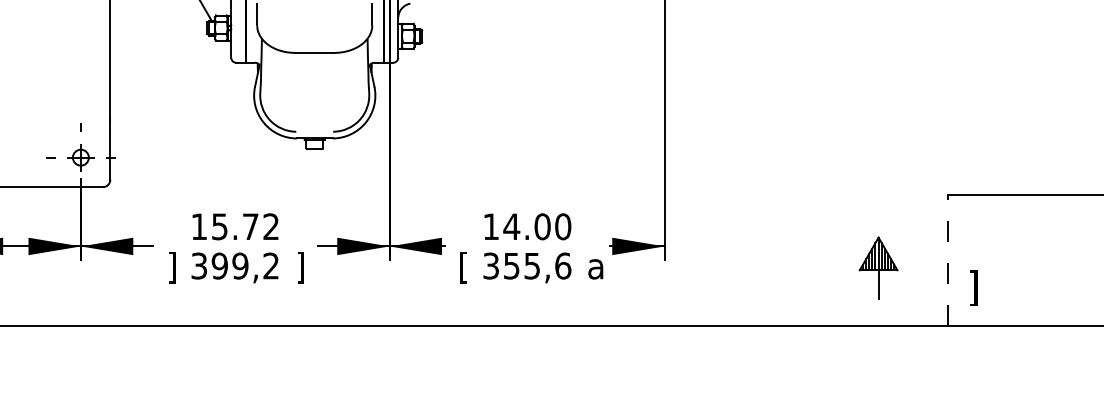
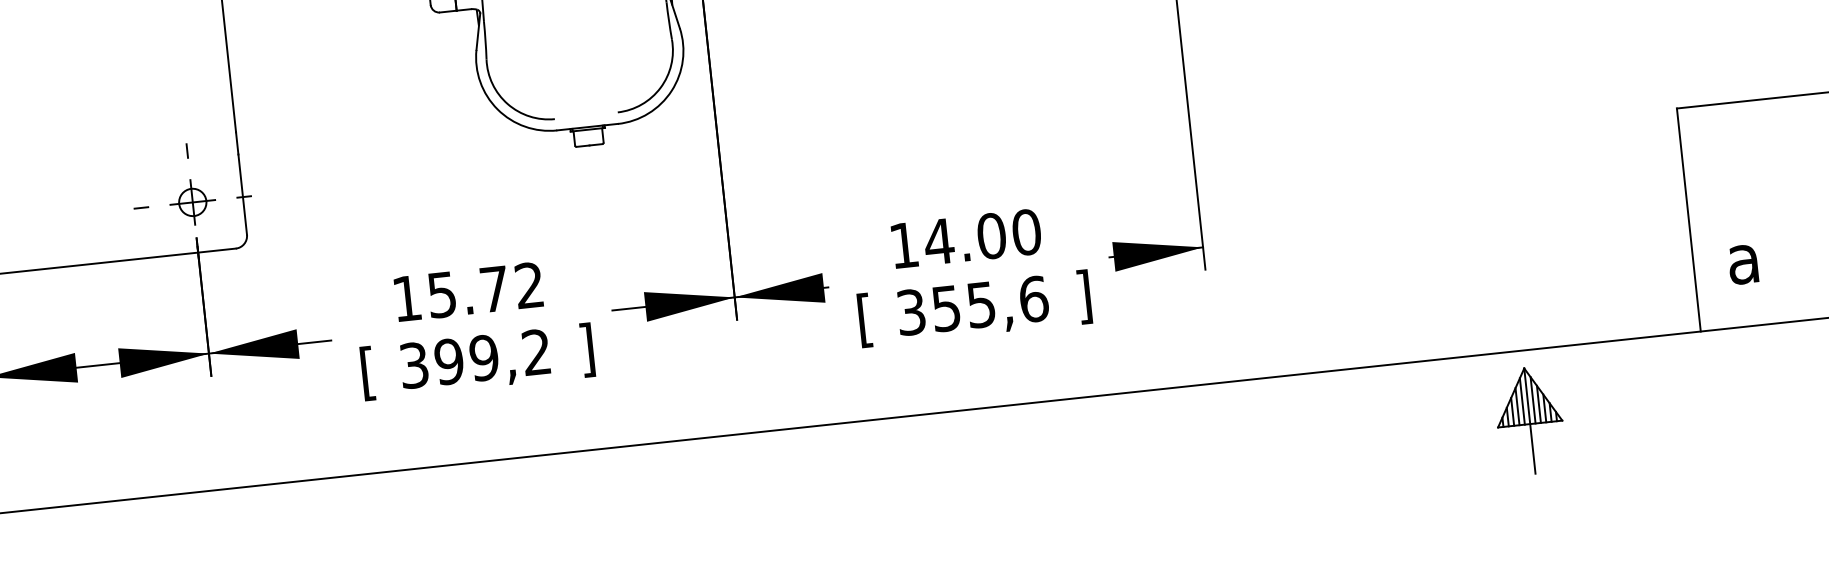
line: (948, 260) -> (1689, 219), dashed -> solid
text: (172, 267) -> (368, 372), ] -> [
text: (595, 267) -> (1089, 295), a -> ]
part: (878, 267) -> (1529, 419), moved
text: (976, 287) -> (1741, 260), ] -> a

